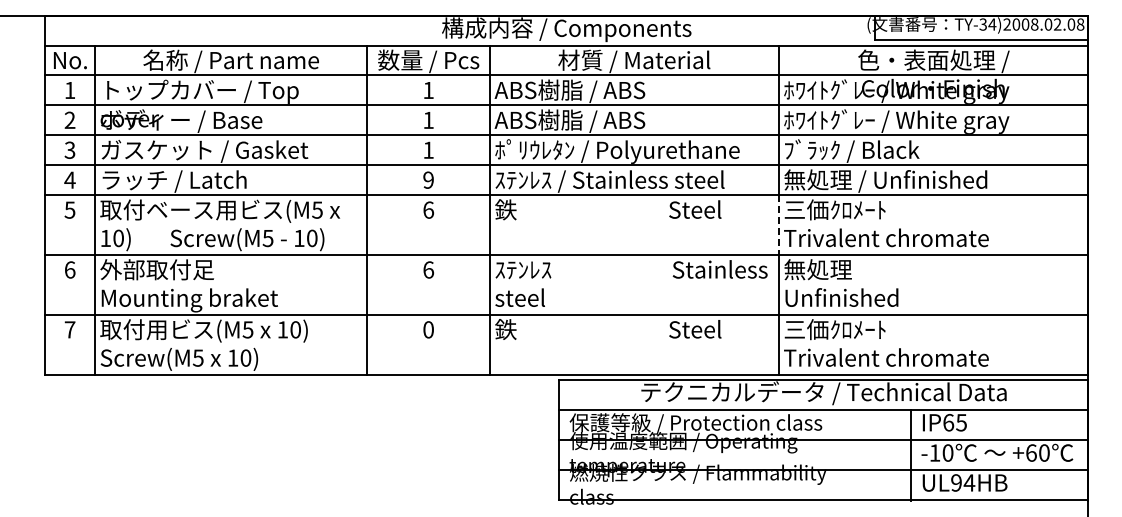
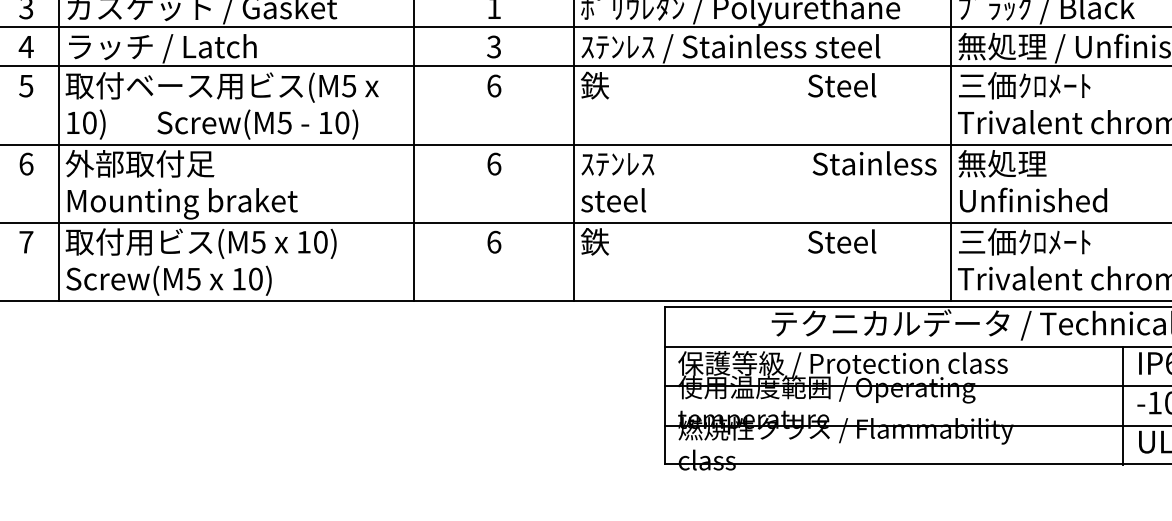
text: (428, 179) -> (494, 46), 9 -> 3
line: (778, 225) -> (950, 106), dashed -> solid
text: (428, 329) -> (494, 241), 0 -> 6

